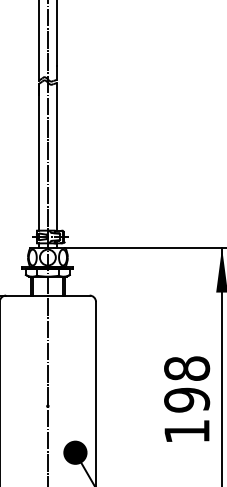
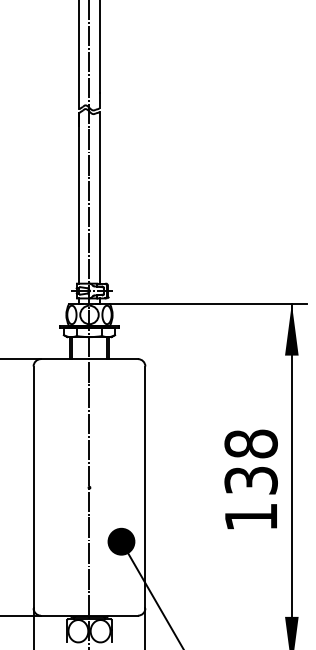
text: (186, 400) -> (250, 480), 198 -> 138

